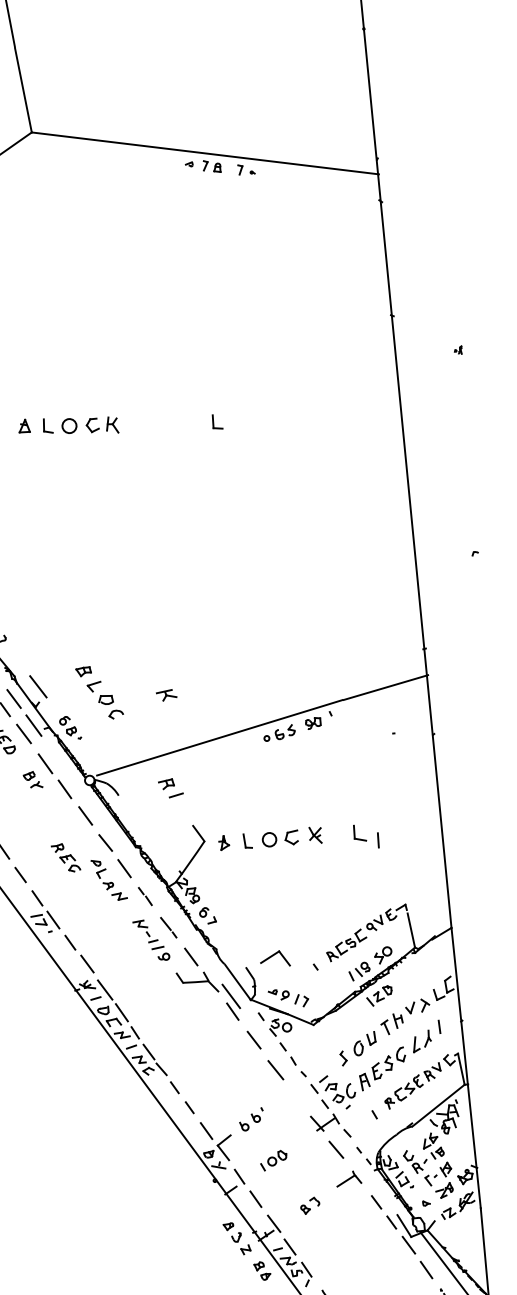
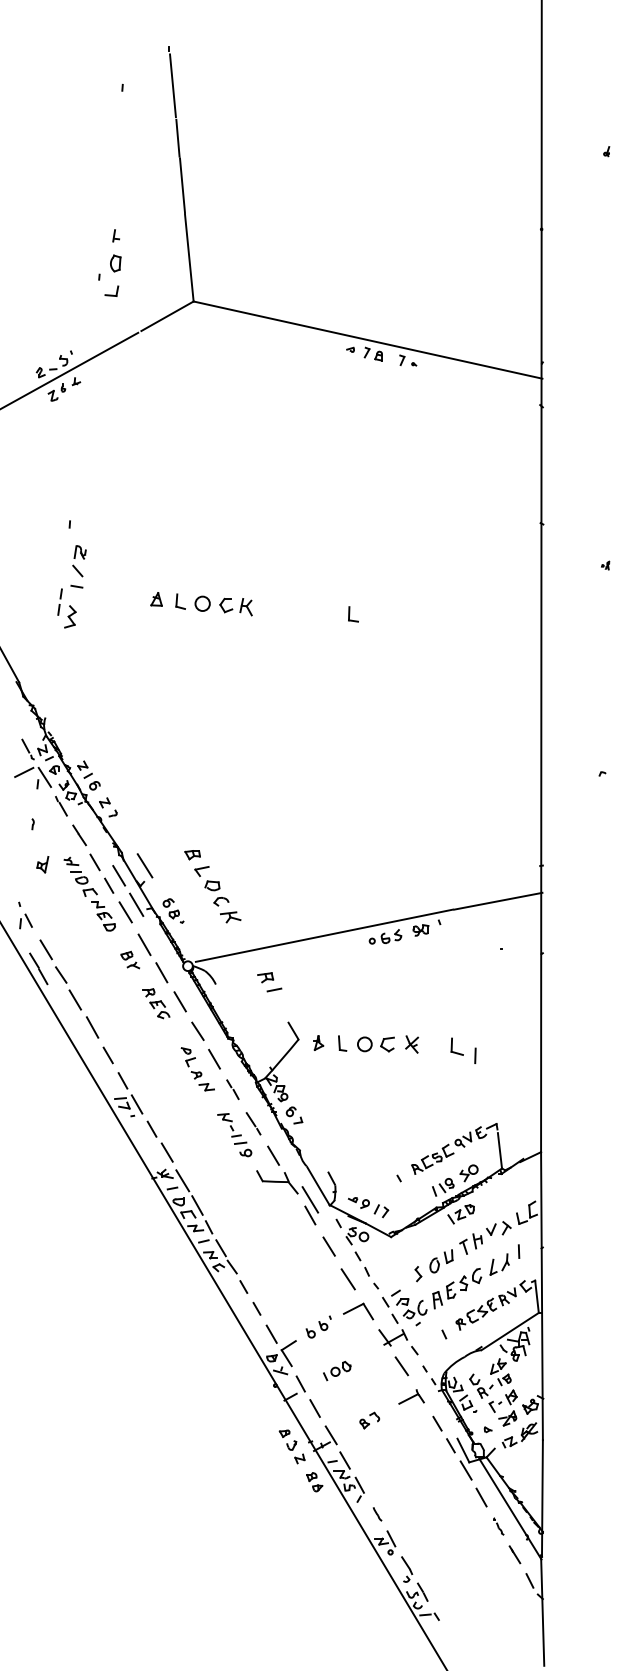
part: (166, 695) -> (230, 917), moved
part: (66, 857) -> (156, 1003), moved
part: (275, 959) -> (358, 1311), moved

